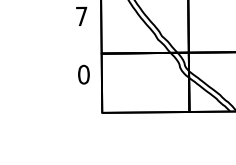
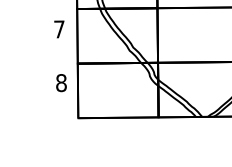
text: (83, 74) -> (61, 82), 0 -> 8

